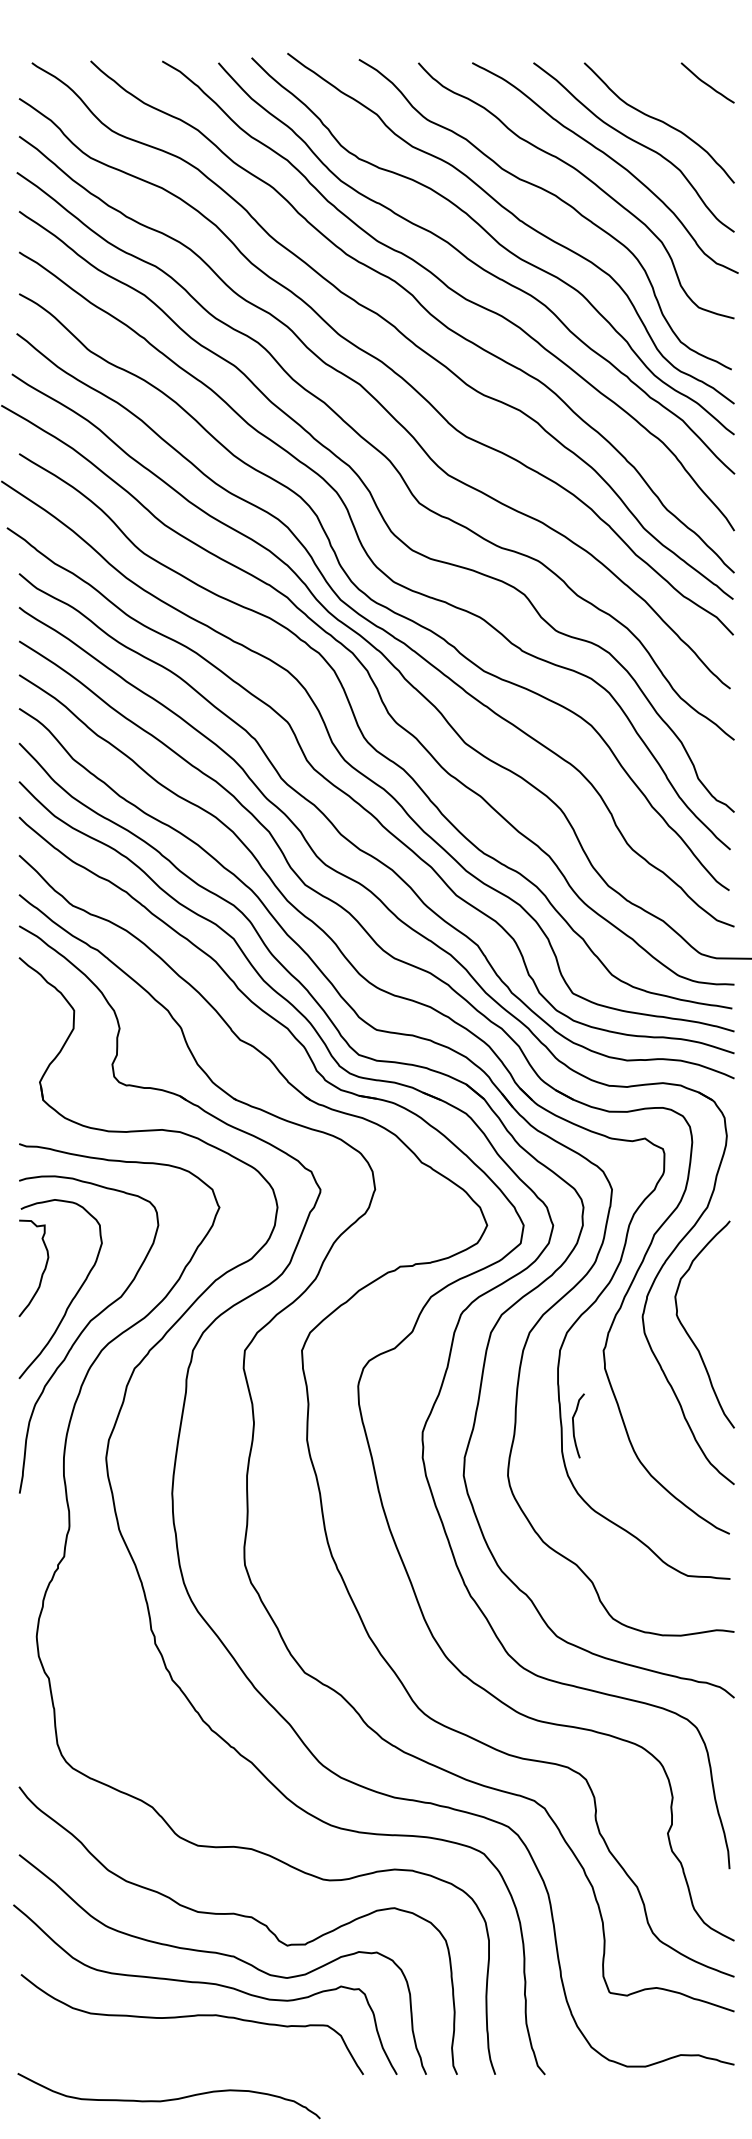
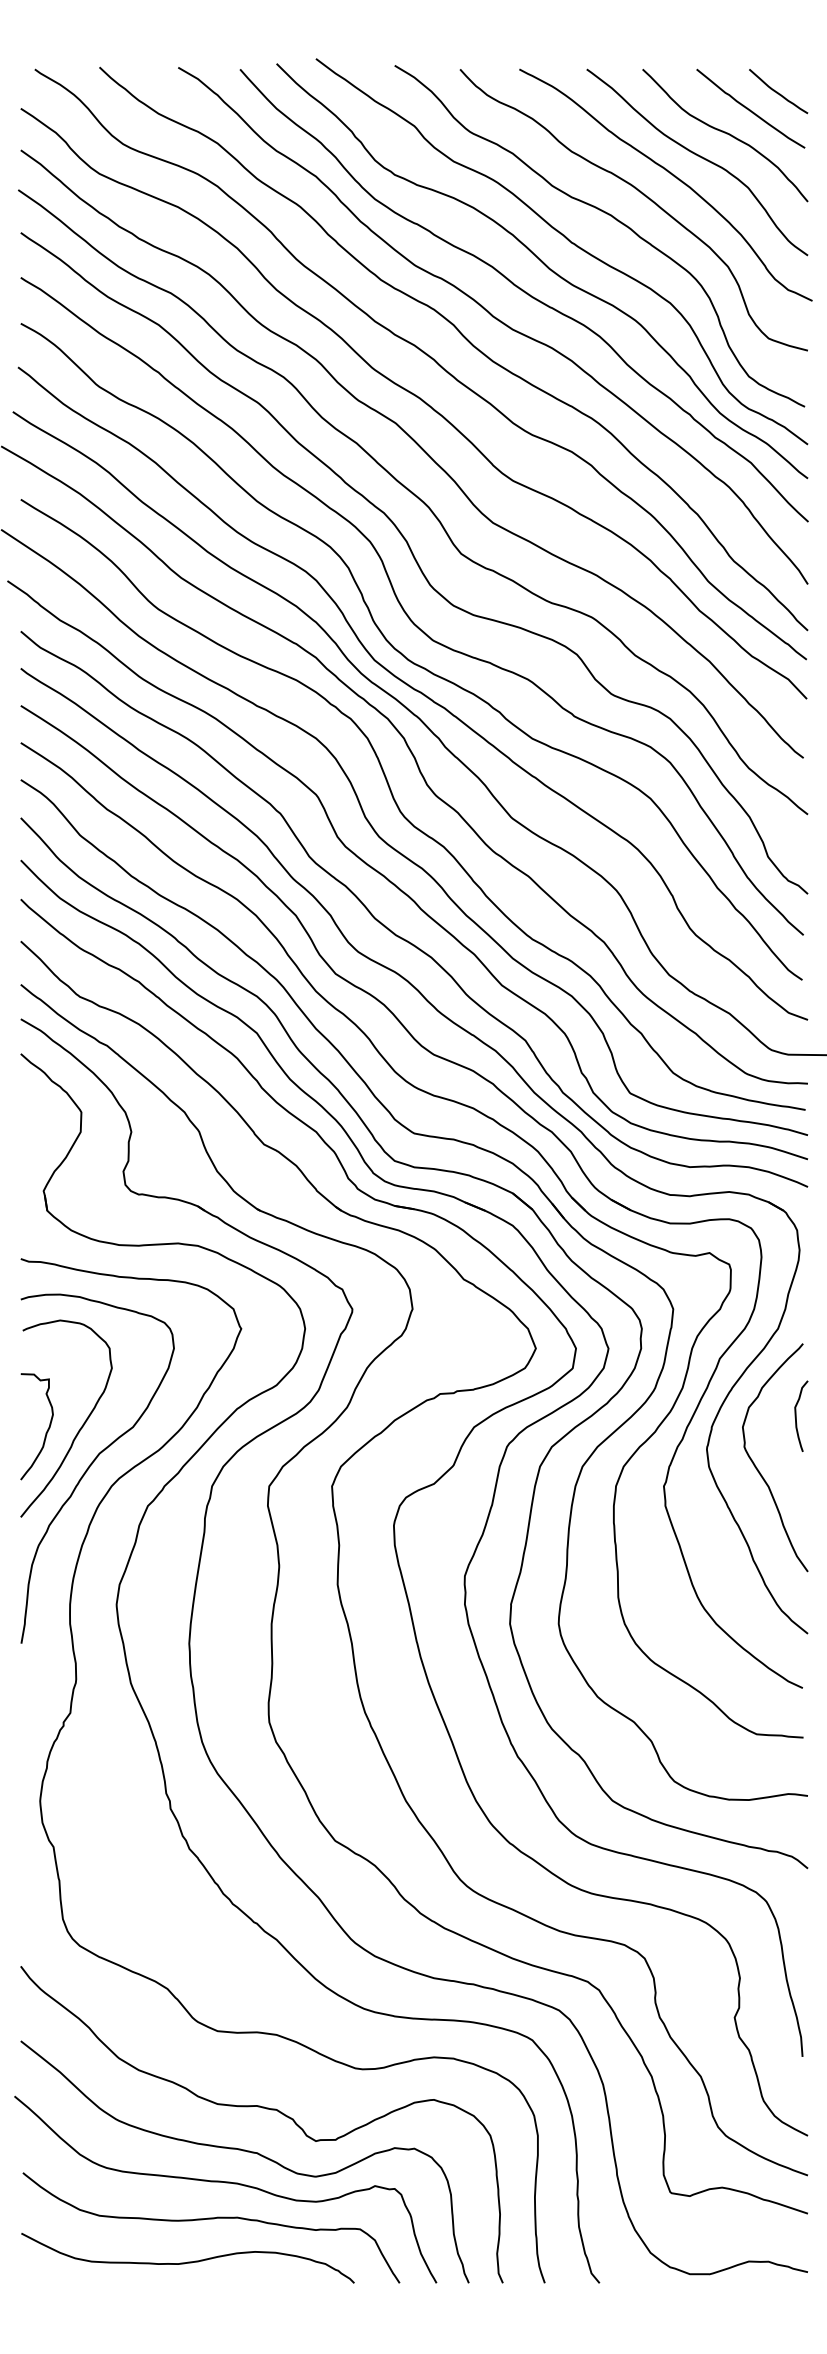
curve: (681, 98) -> (749, 108), added
curve: (42, 1272) -> (46, 1431), moved
curve: (574, 1425) -> (796, 1415), moved
curve: (168, 2099) -> (187, 2261), moved

